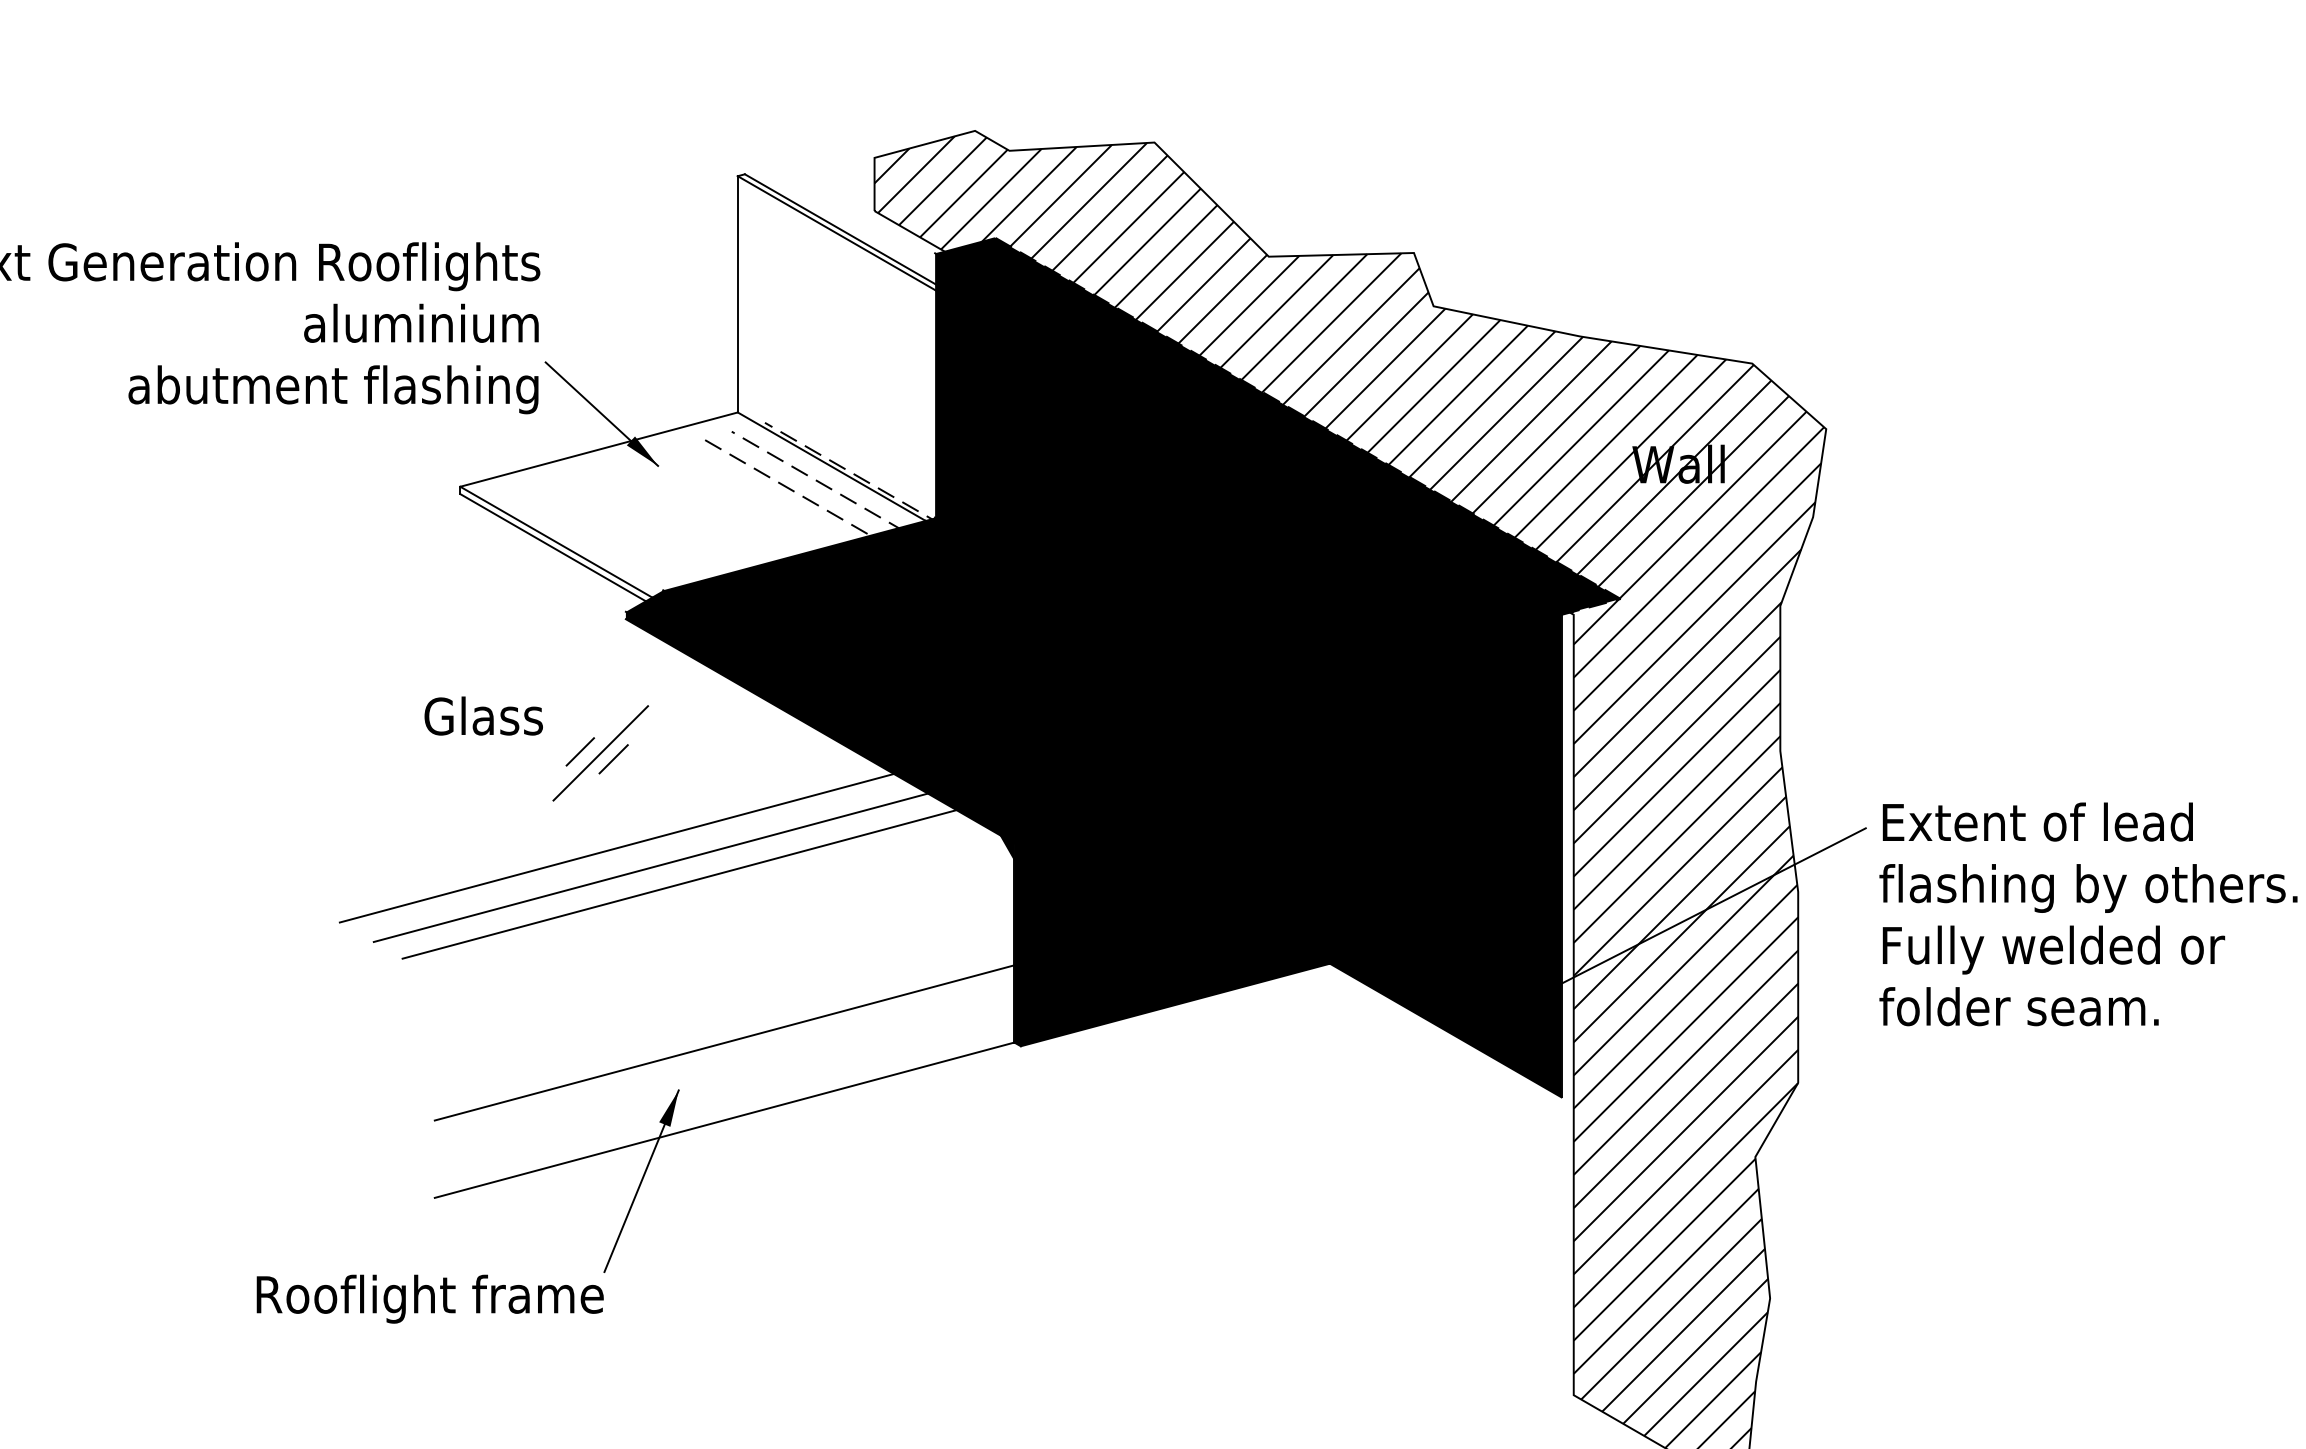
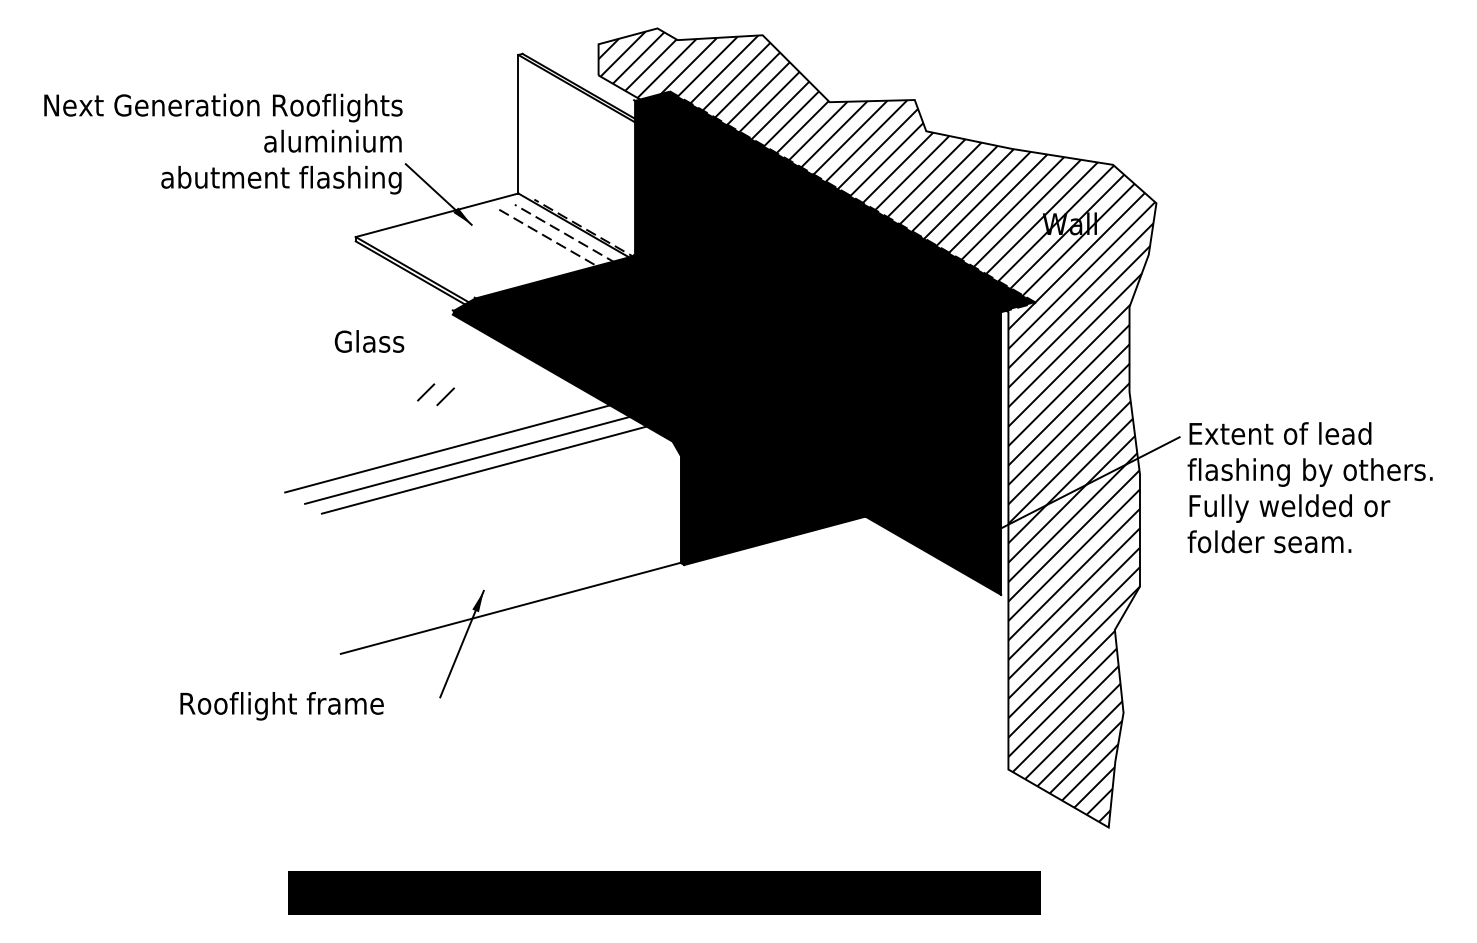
text: (483, 716) -> (369, 341), moved
line: (599, 751) -> (437, 392), removed
line: (724, 1041) -> (510, 562), removed
text: (429, 1299) -> (281, 706), moved

